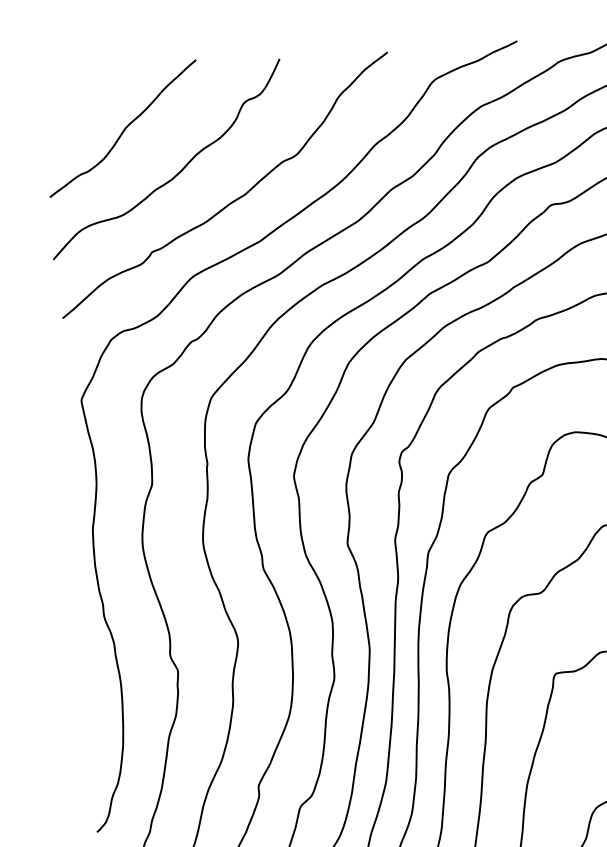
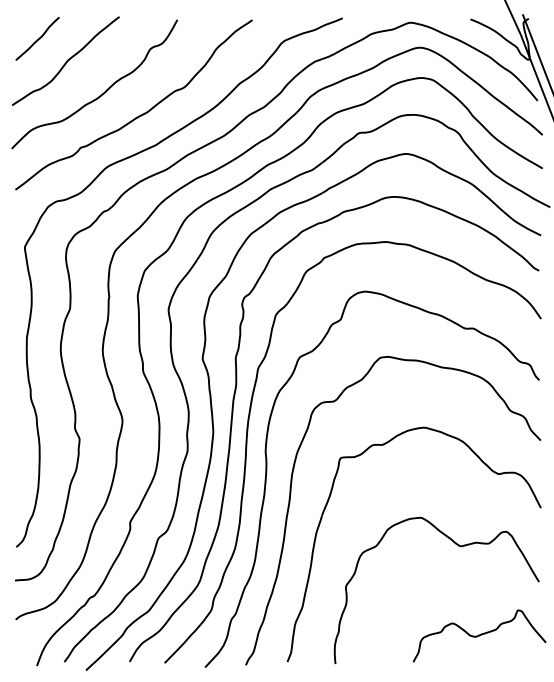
curve: (81, 98) -> (38, 38), added

